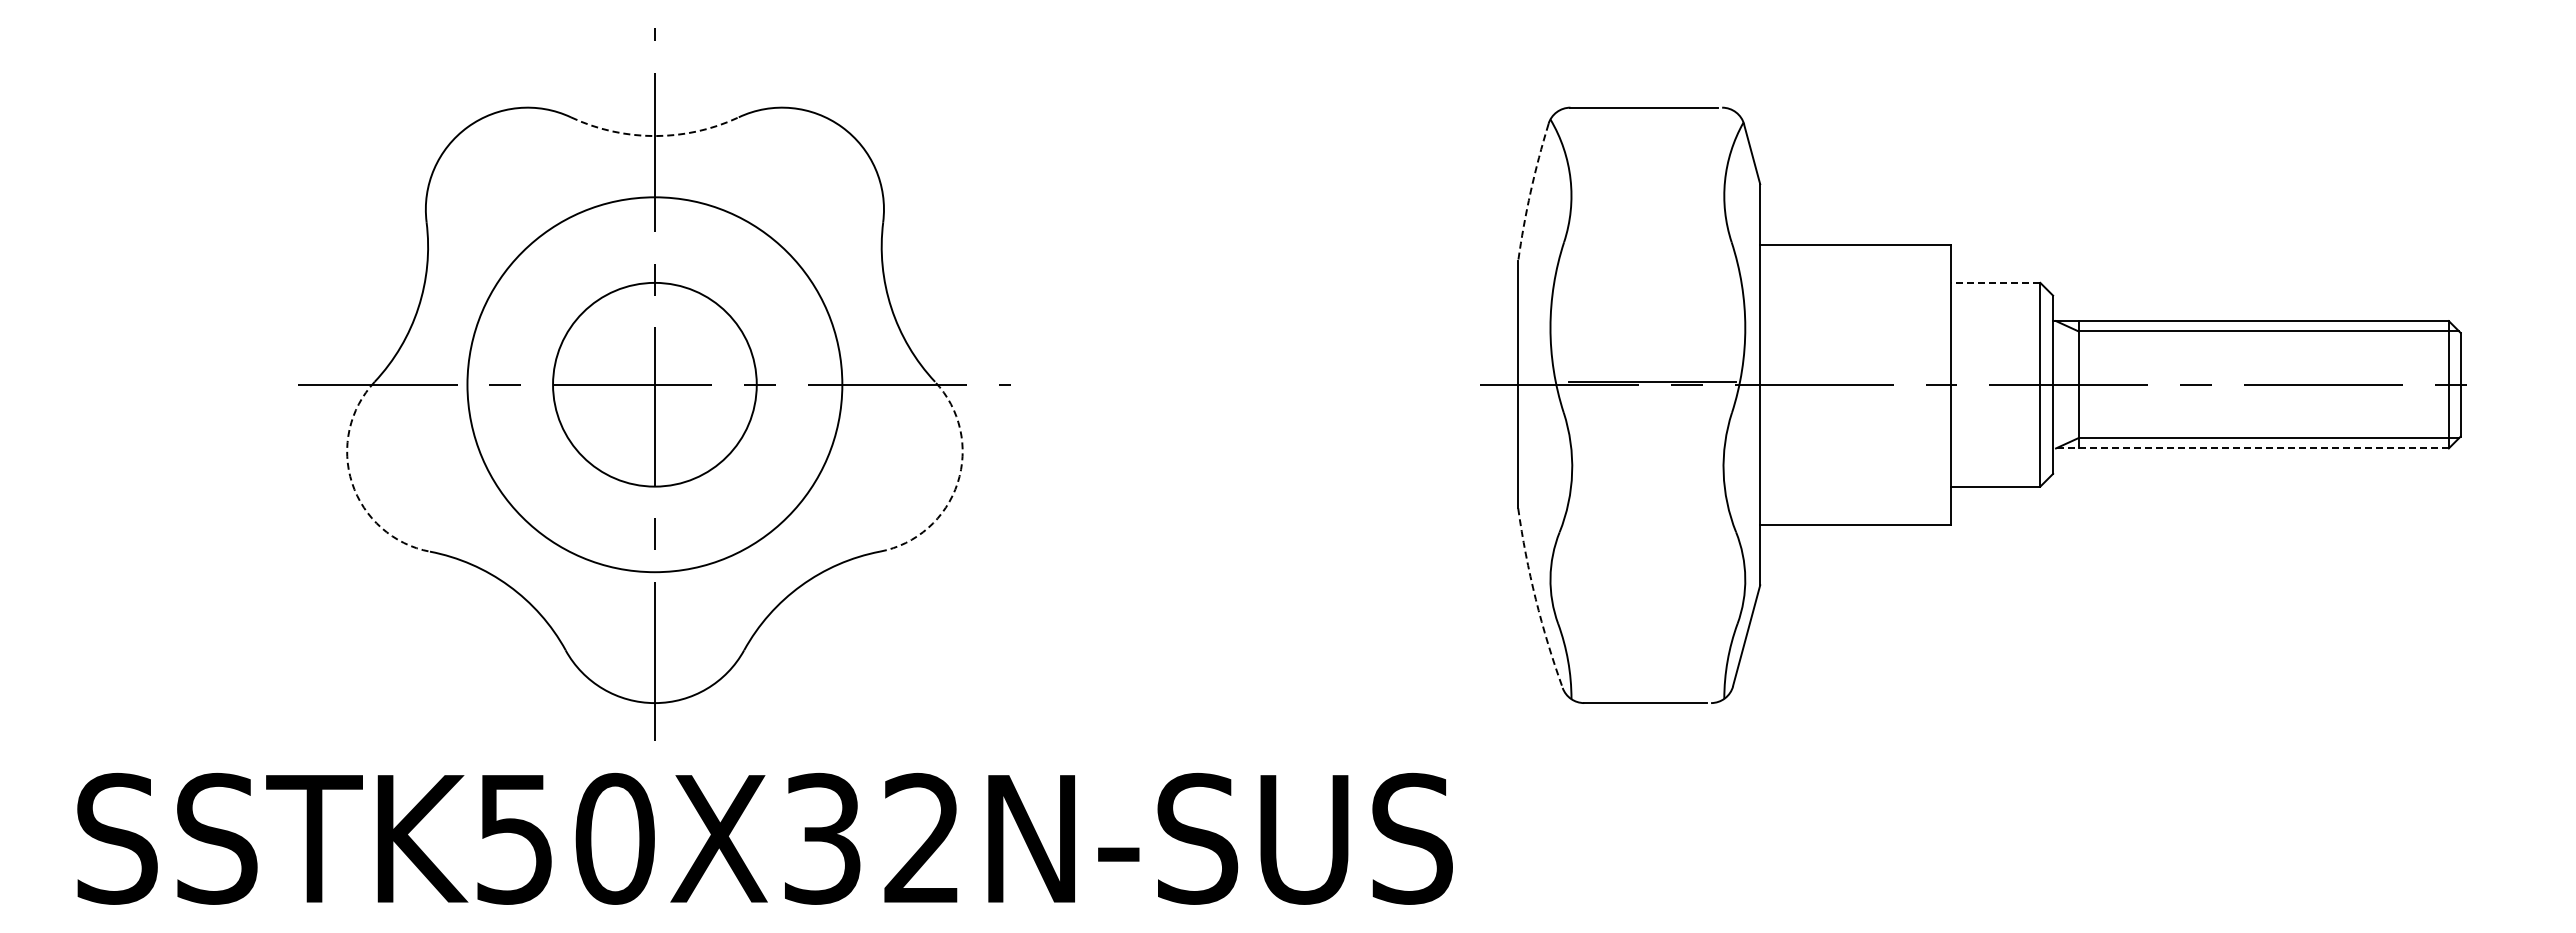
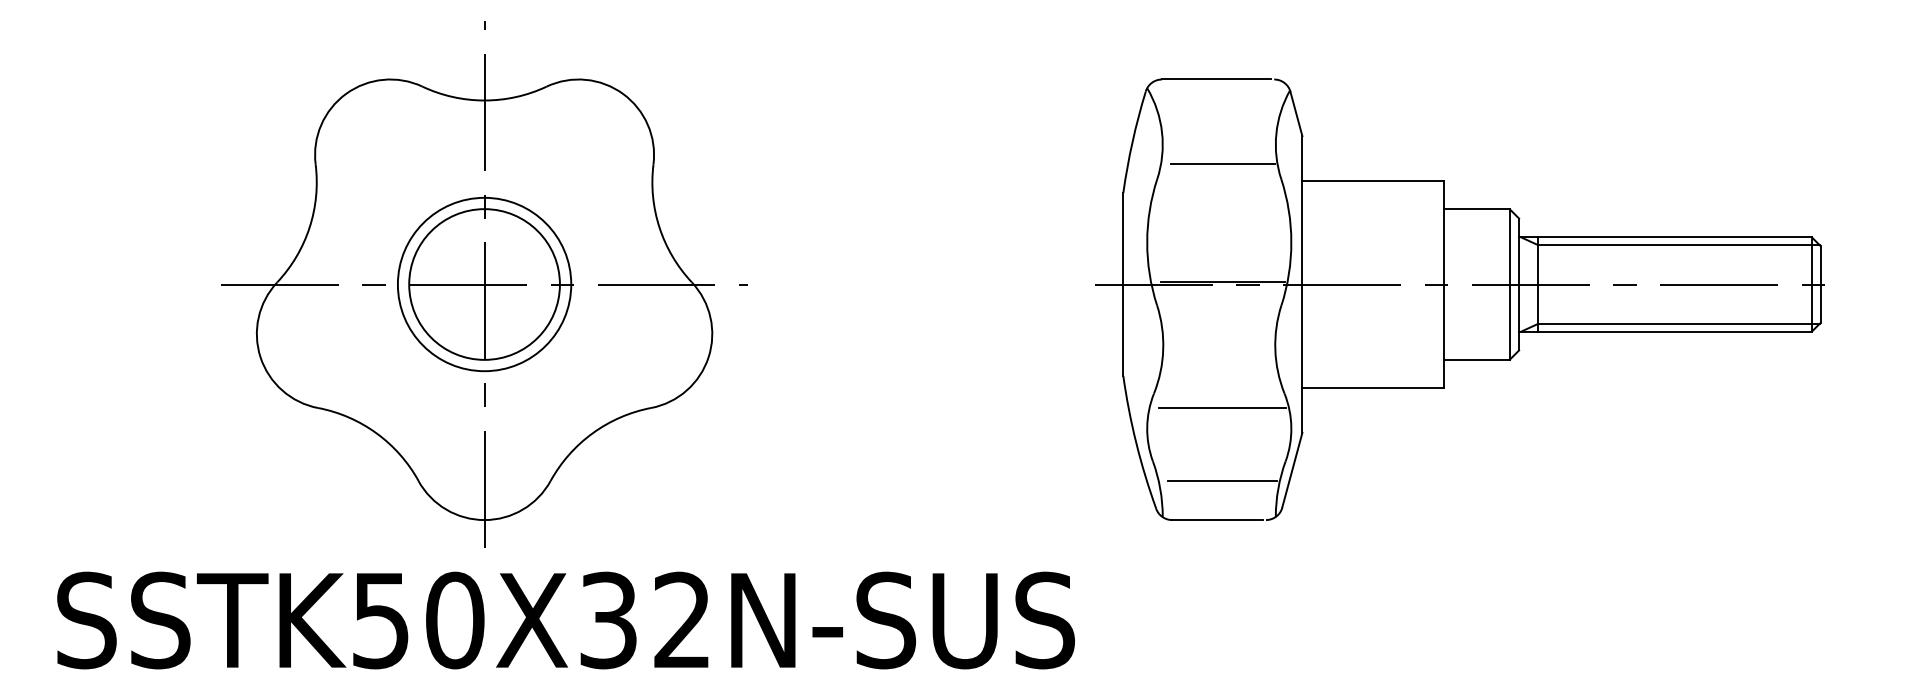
arc: (654, 136) -> (484, 100), dashed -> solid
arc: (1530, 192) -> (1132, 142), dashed -> solid
line: (1652, 222) -> (1222, 164), added
line: (1995, 282) -> (1476, 208), dashed -> solid
circle: (654, 384) -> (484, 284), size x0.62
line: (2250, 448) -> (1665, 331), dashed -> solid
arc: (352, 483) -> (260, 357), dashed -> solid
arc: (957, 483) -> (708, 357), dashed -> solid
line: (1652, 551) -> (1222, 407), added
arc: (1535, 599) -> (1136, 443), dashed -> solid
line: (1652, 650) -> (1222, 481), added

